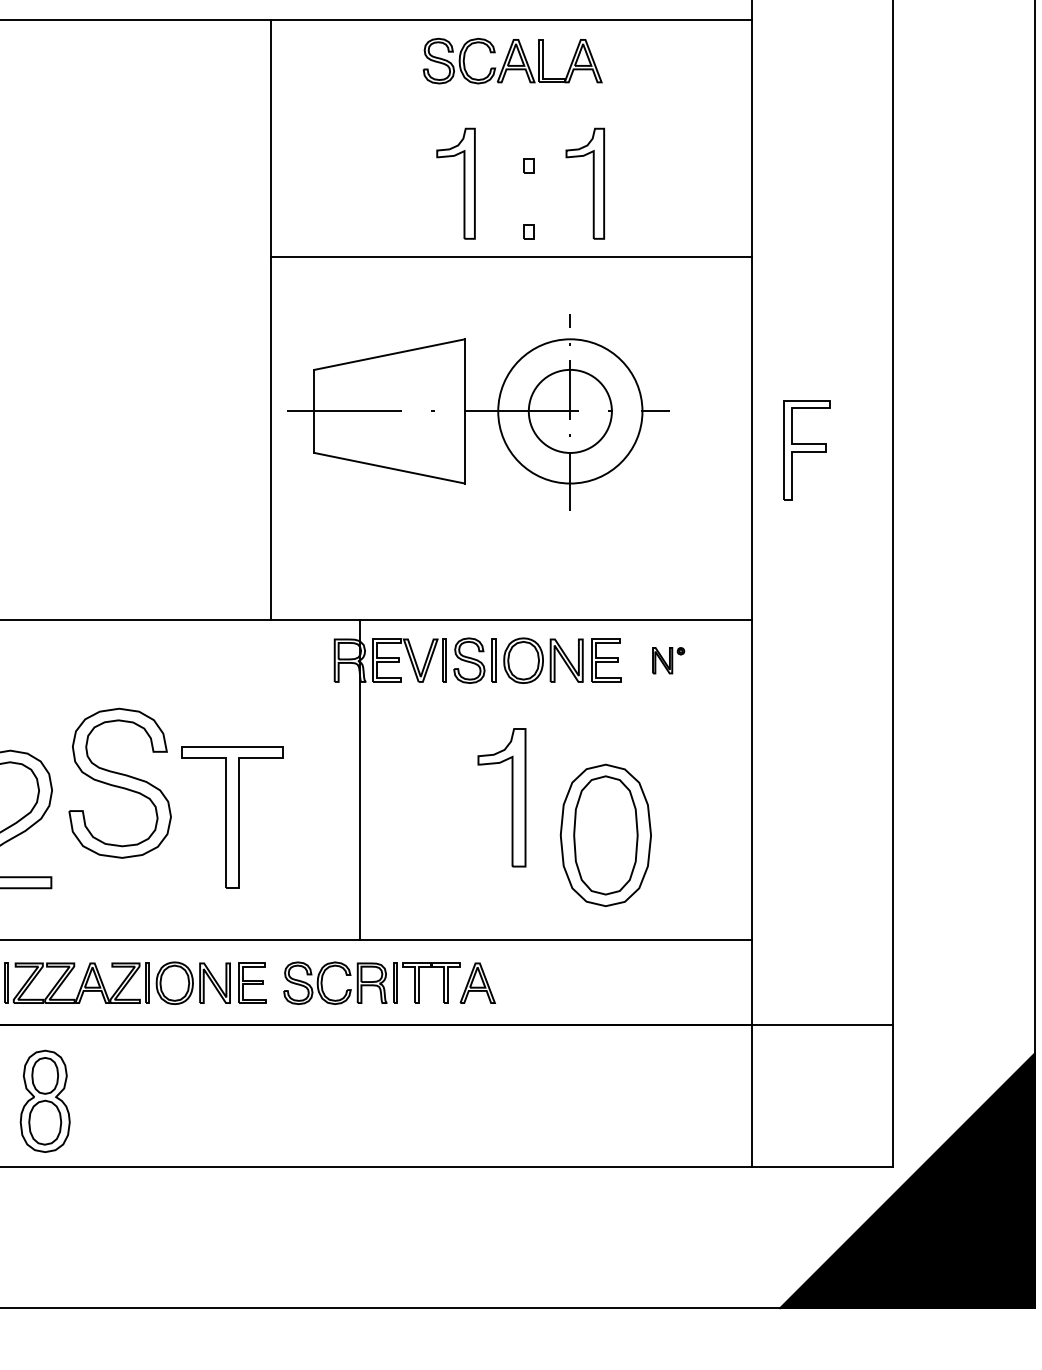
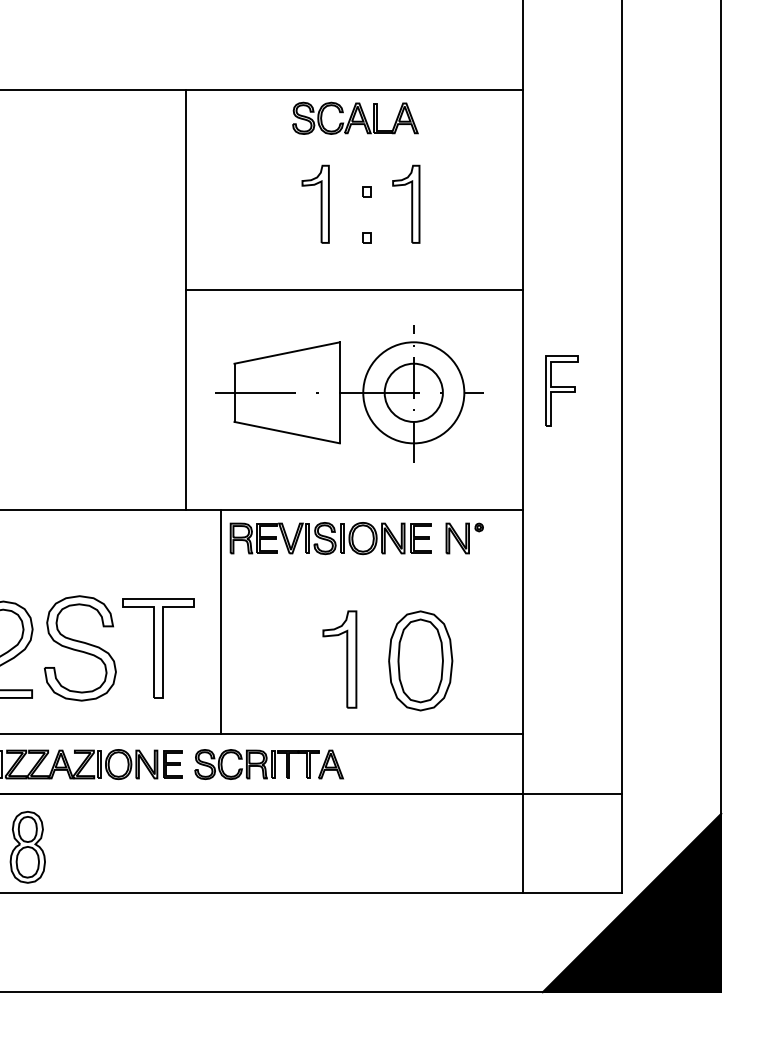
line: (509, 256) -> (353, 290), moved
part: (478, 412) -> (349, 393), moved
part: (668, 660) -> (464, 538), size x1.67
line: (360, 780) -> (221, 622), moved
part: (118, 783) -> (79, 648), moved
part: (511, 797) -> (346, 659), moved

